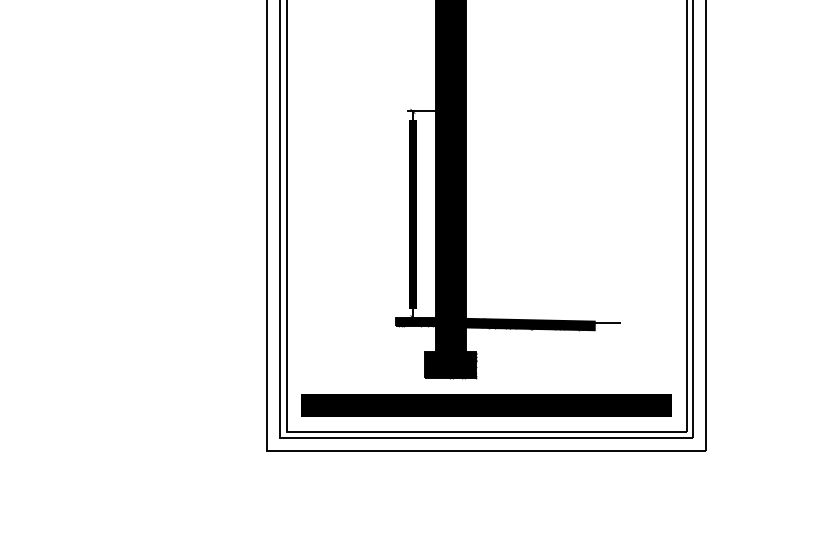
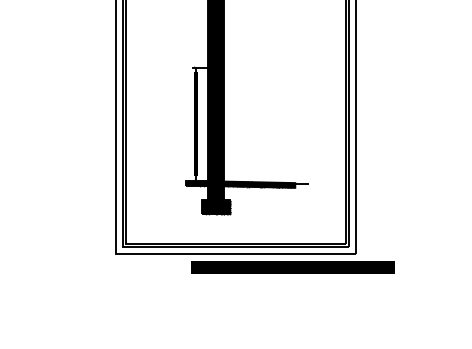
text: (485, 406) -> (292, 267), moved

